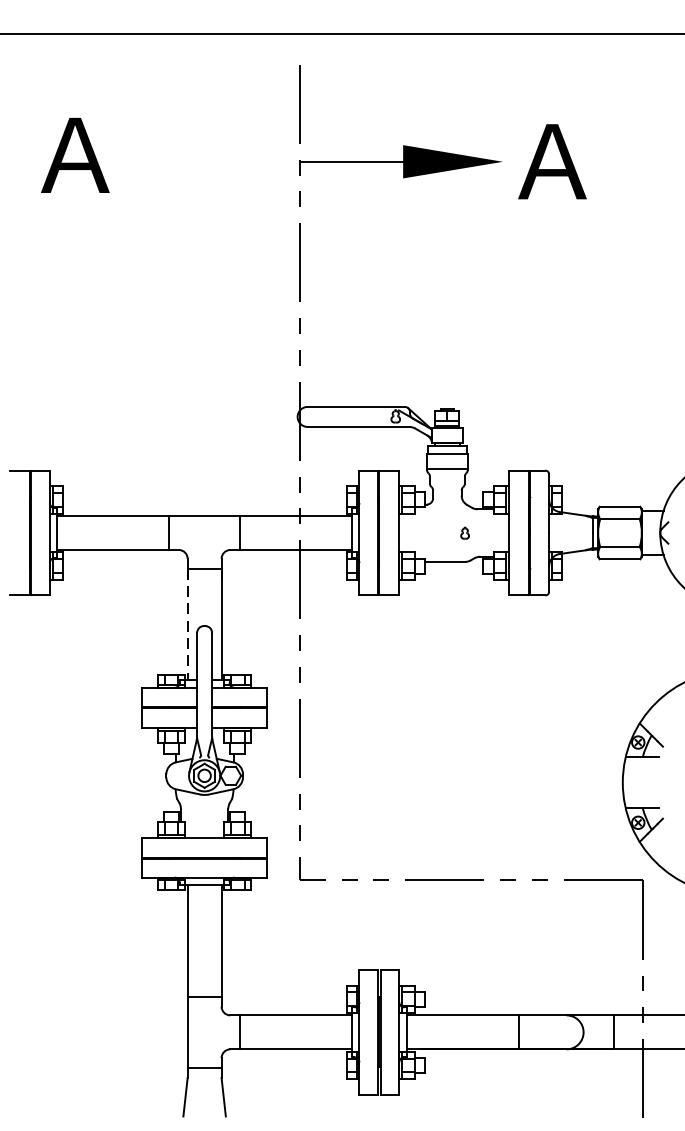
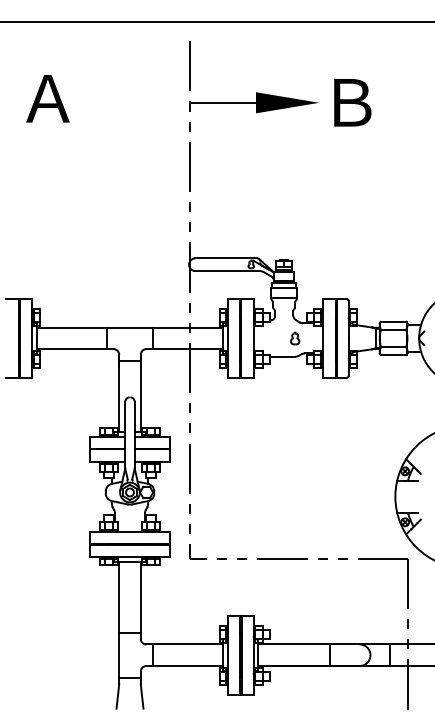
text: (552, 161) -> (350, 102), Ａ -> Ｂ
part: (465, 533) -> (295, 338), size x1.67
line: (188, 624) -> (119, 396), dashed -> solid

